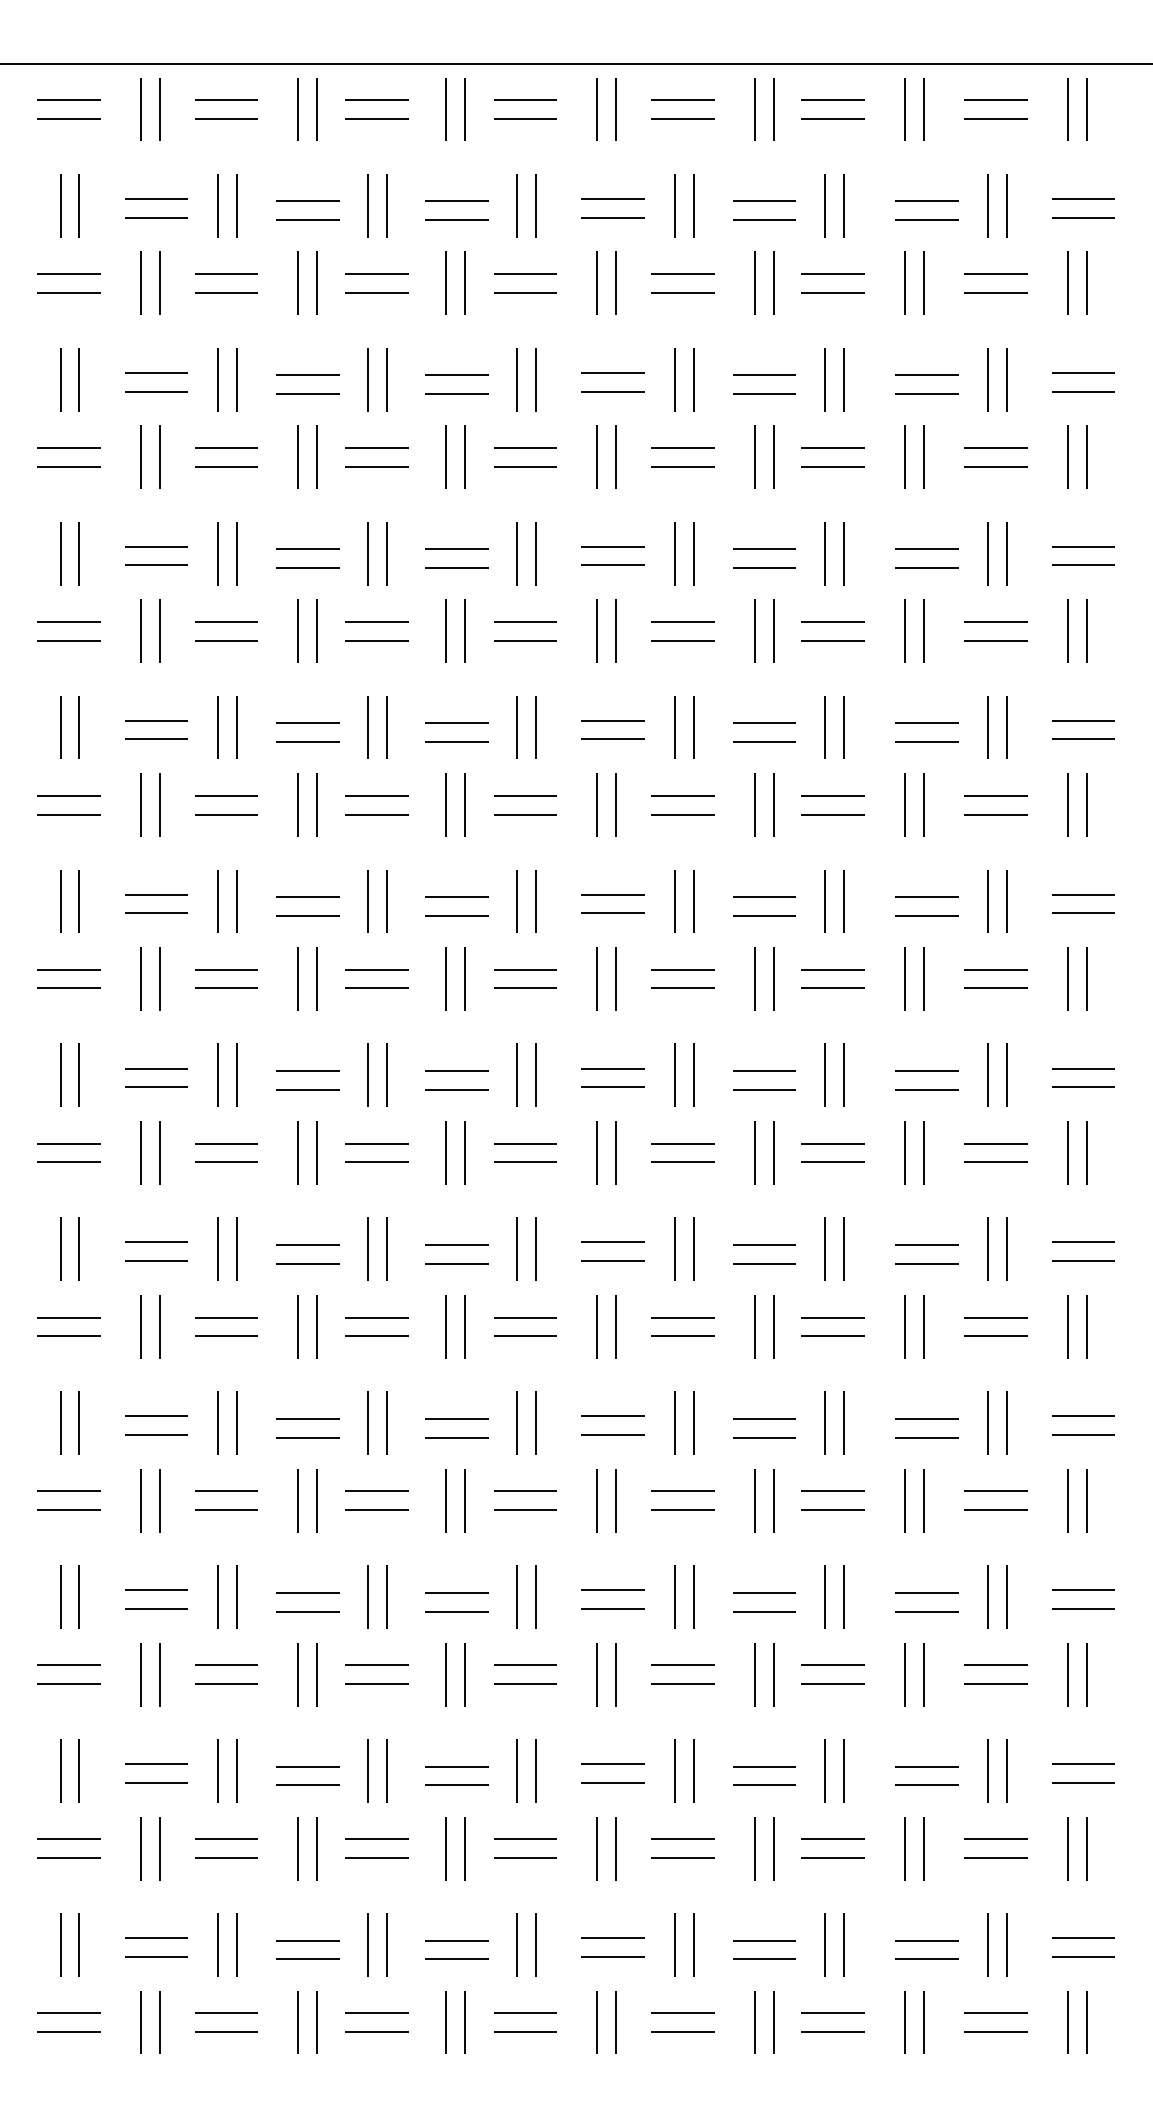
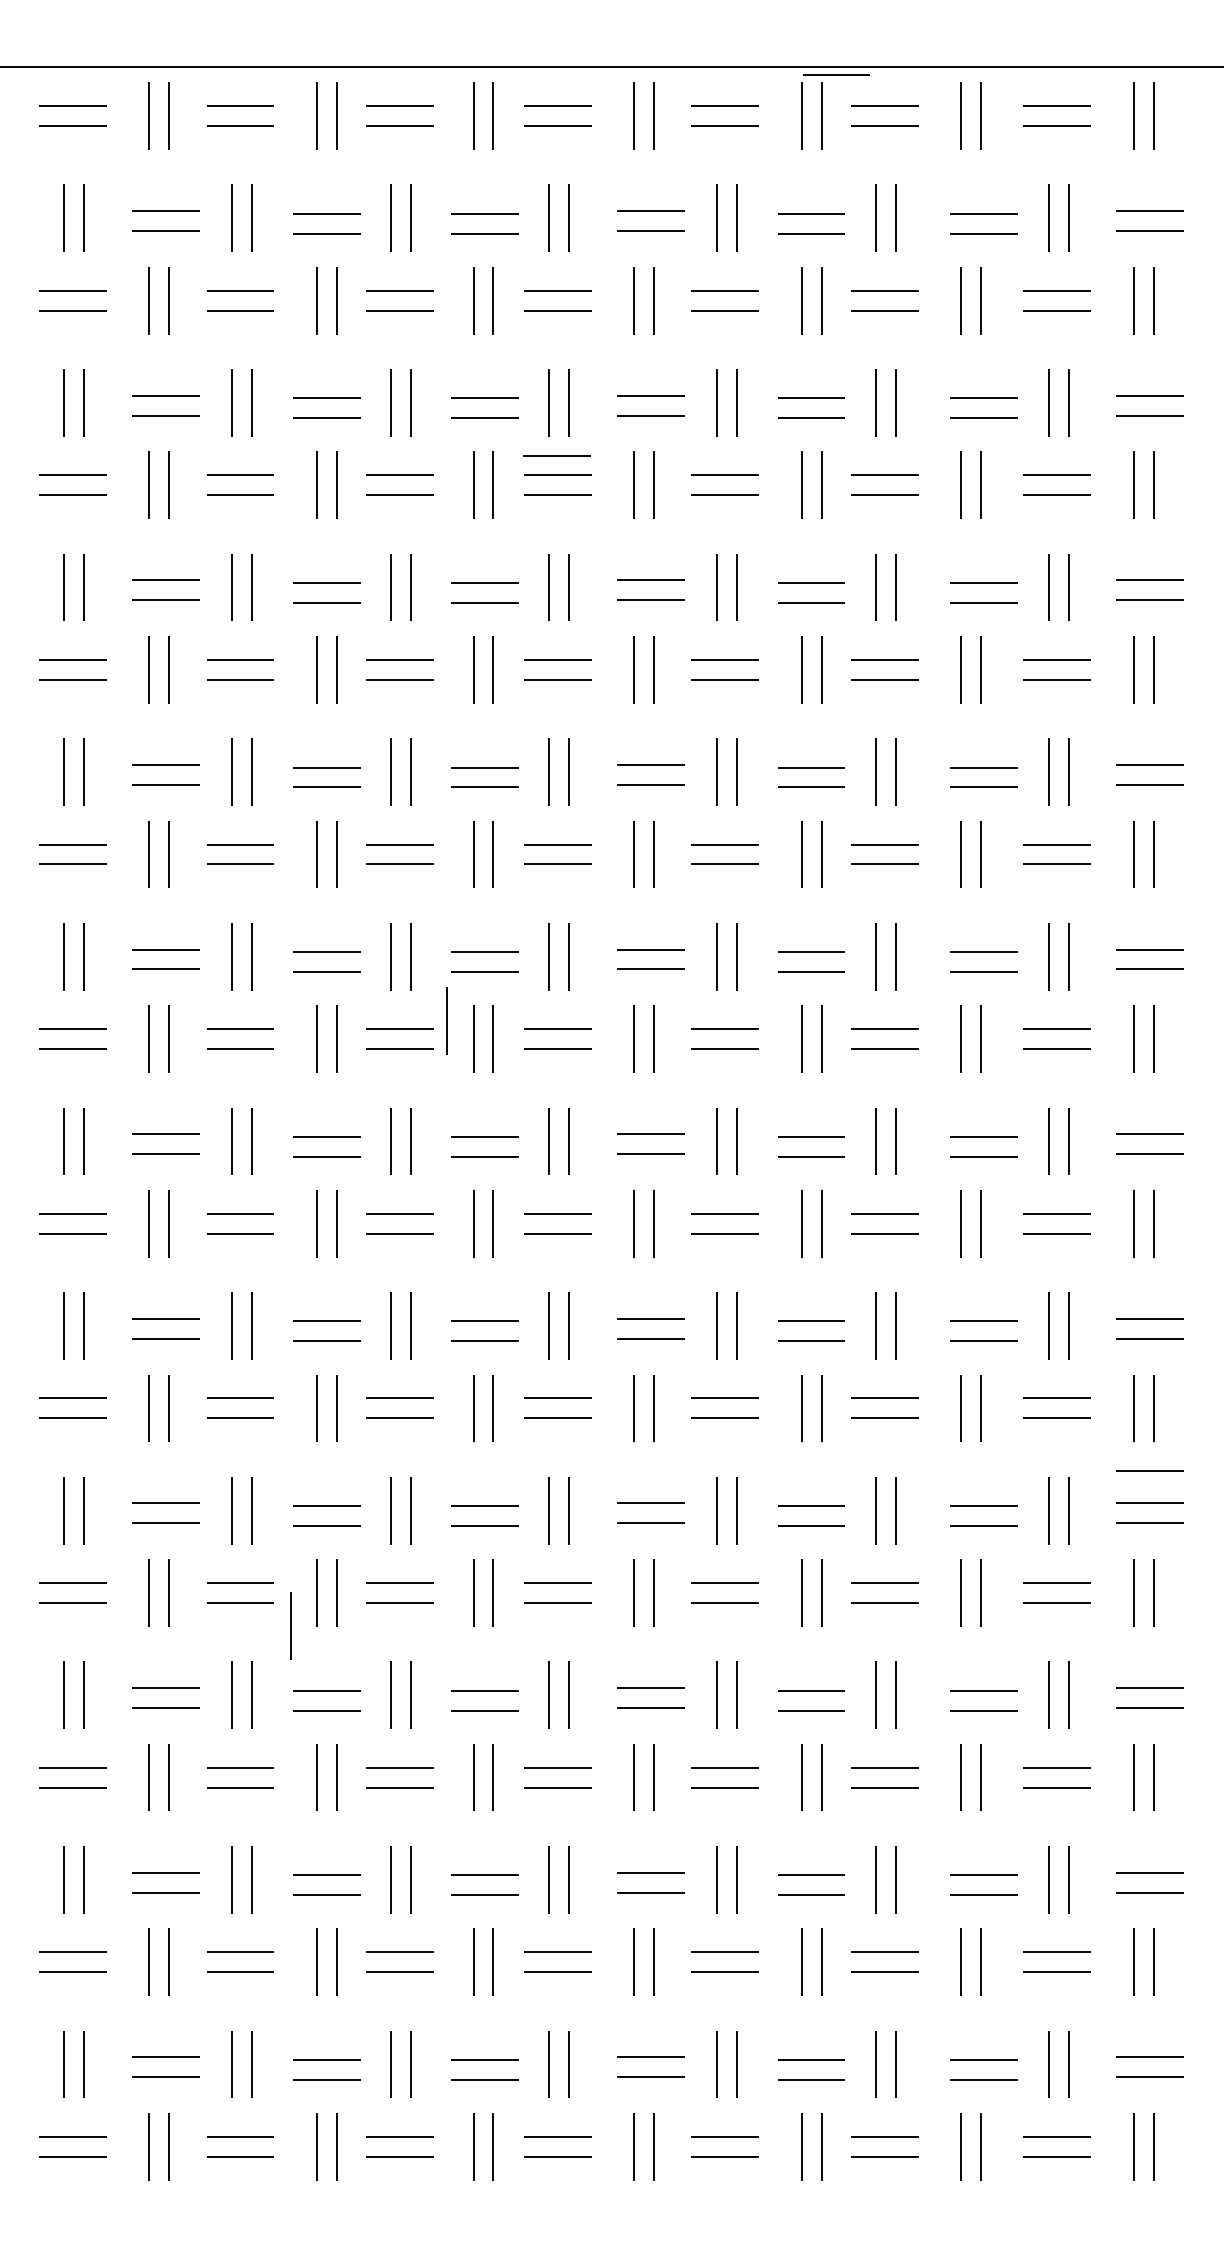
line: (787, 70) -> (835, 74), added
line: (524, 429) -> (556, 455), added
line: (420, 961) -> (446, 1020), added
line: (1083, 1385) -> (1150, 1470), added
line: (273, 1531) -> (290, 1625), added

